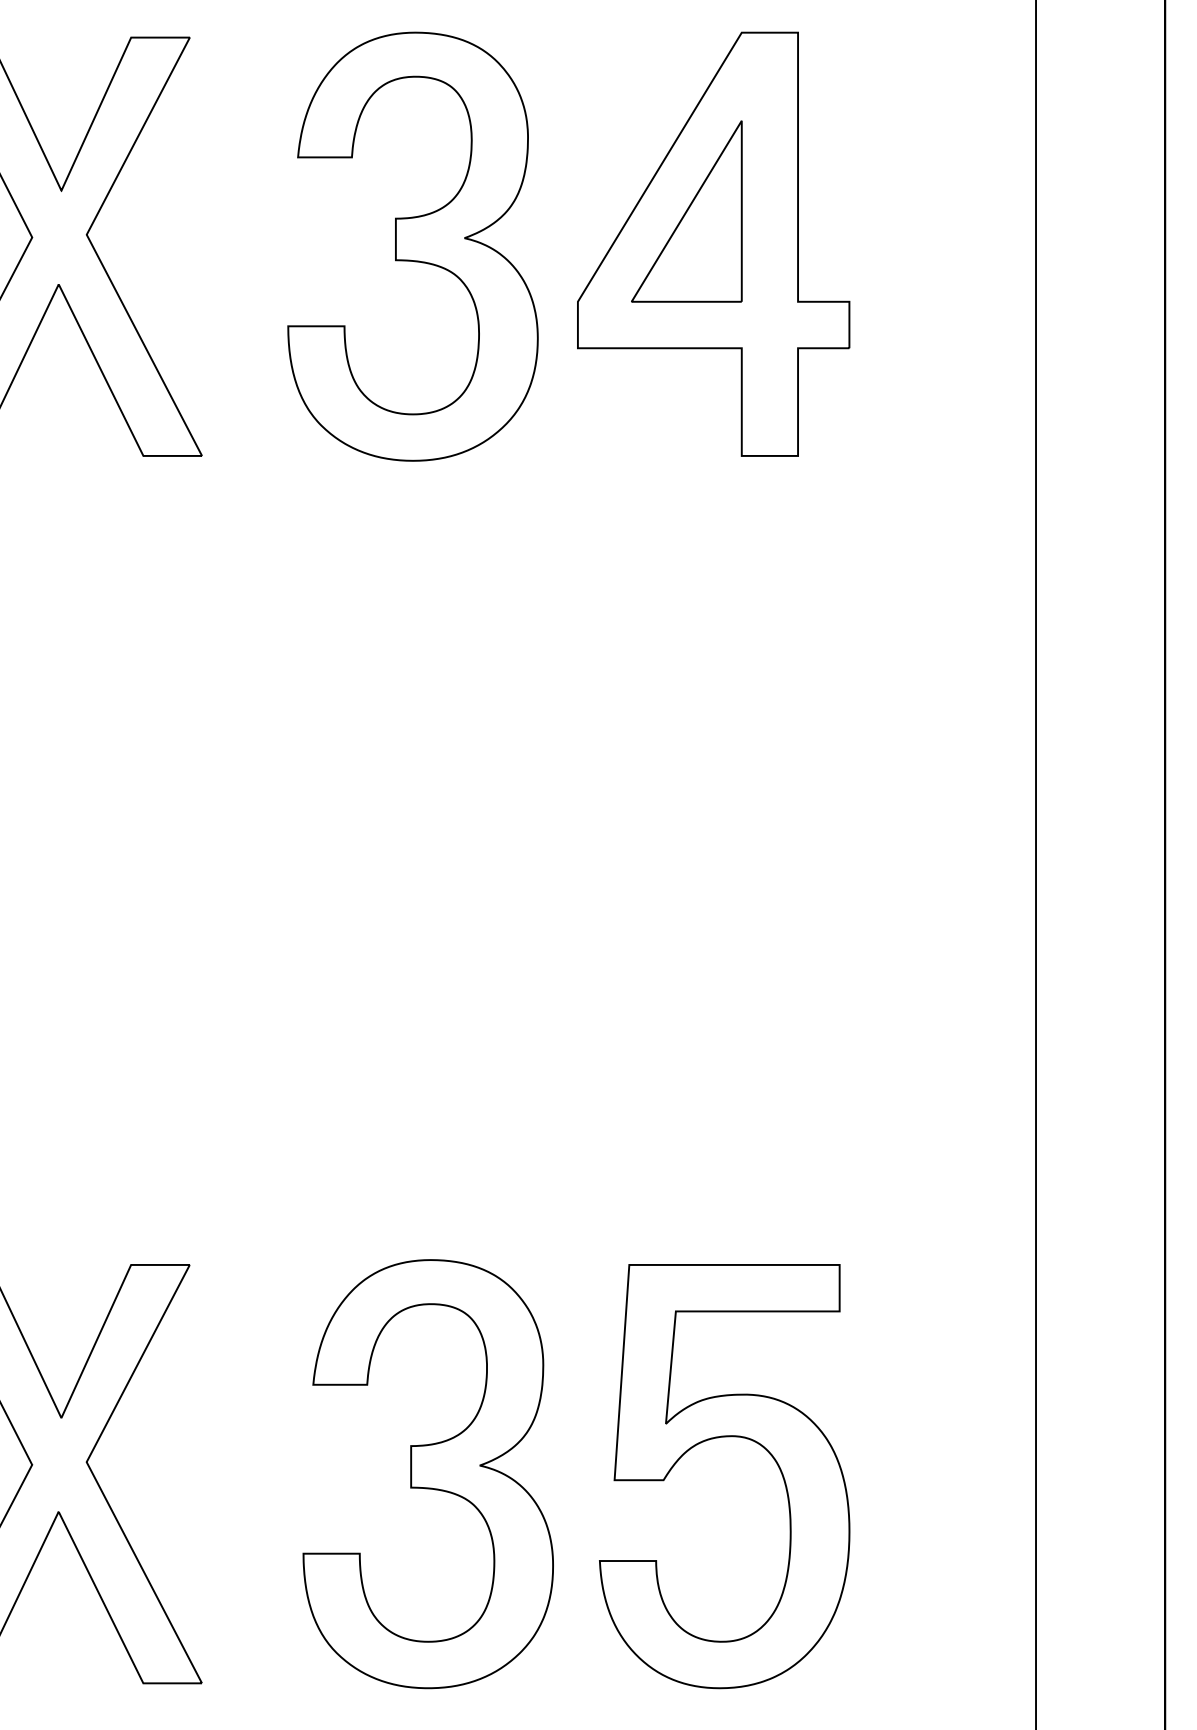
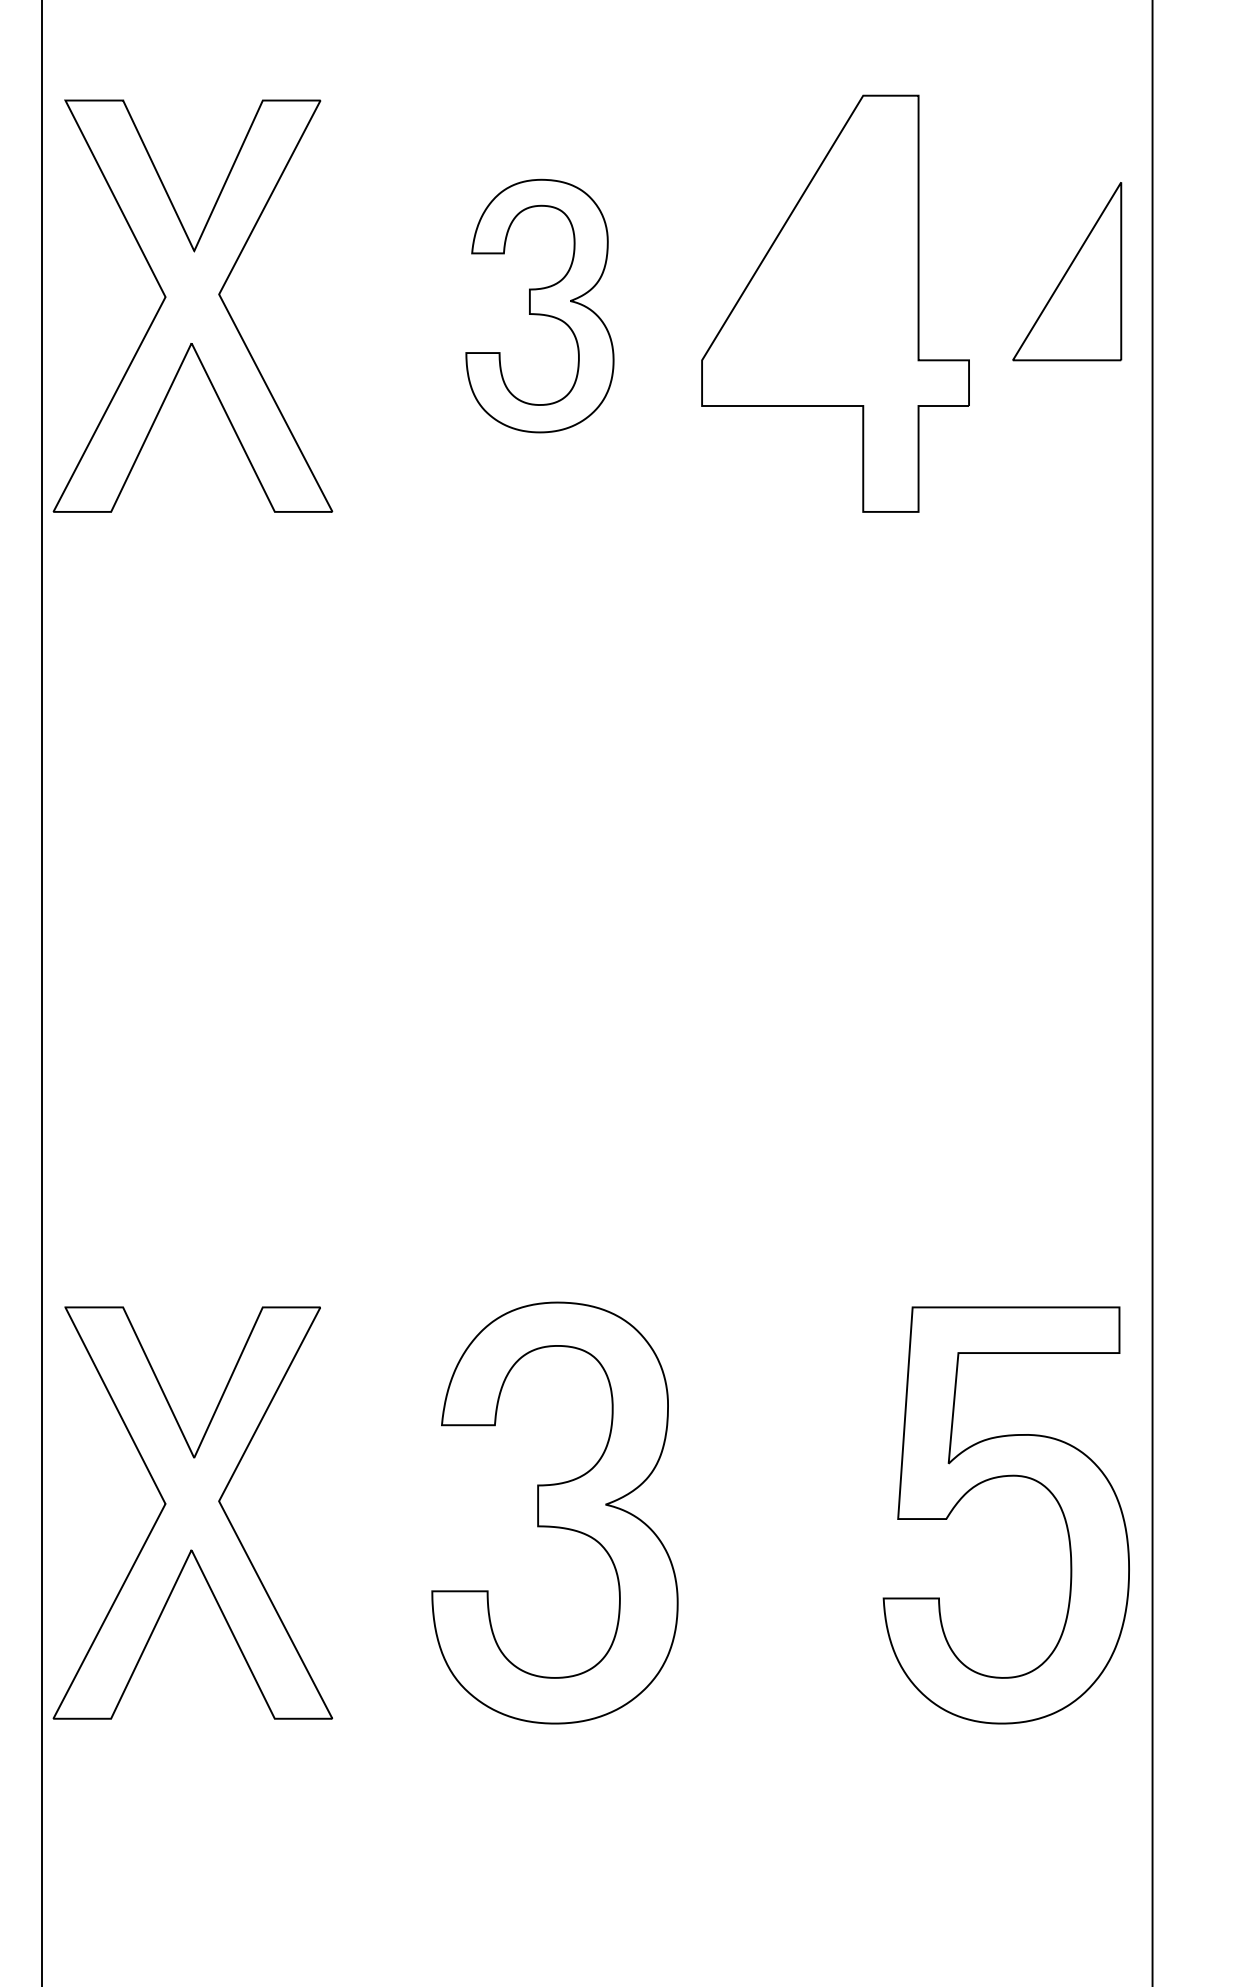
part: (687, 211) -> (1067, 271), moved
part: (412, 246) -> (539, 305), size x0.6
part: (715, 1438) -> (997, 1478), moved

